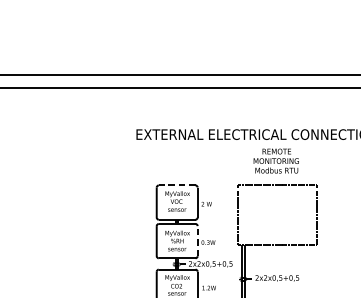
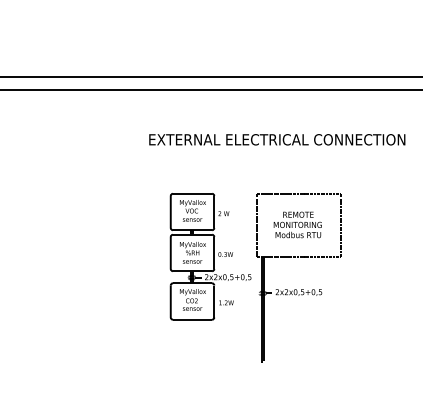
text: (275, 160) -> (297, 224), moved
line: (177, 185) -> (192, 193), dashed -> solid
line: (197, 241) -> (214, 253), dashed -> solid

